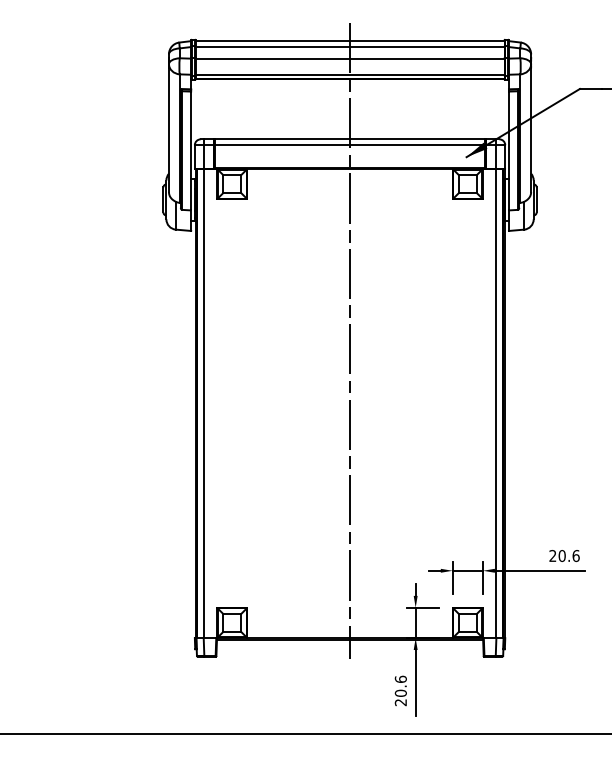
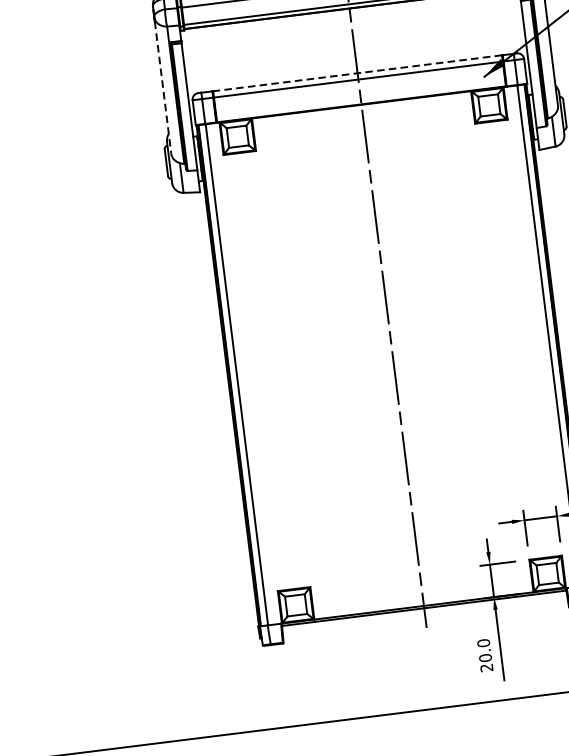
line: (168, 130) -> (162, 88), solid -> dashed
line: (349, 139) -> (357, 73), solid -> dashed
text: (400, 678) -> (483, 642), 20.6 -> 20.0

